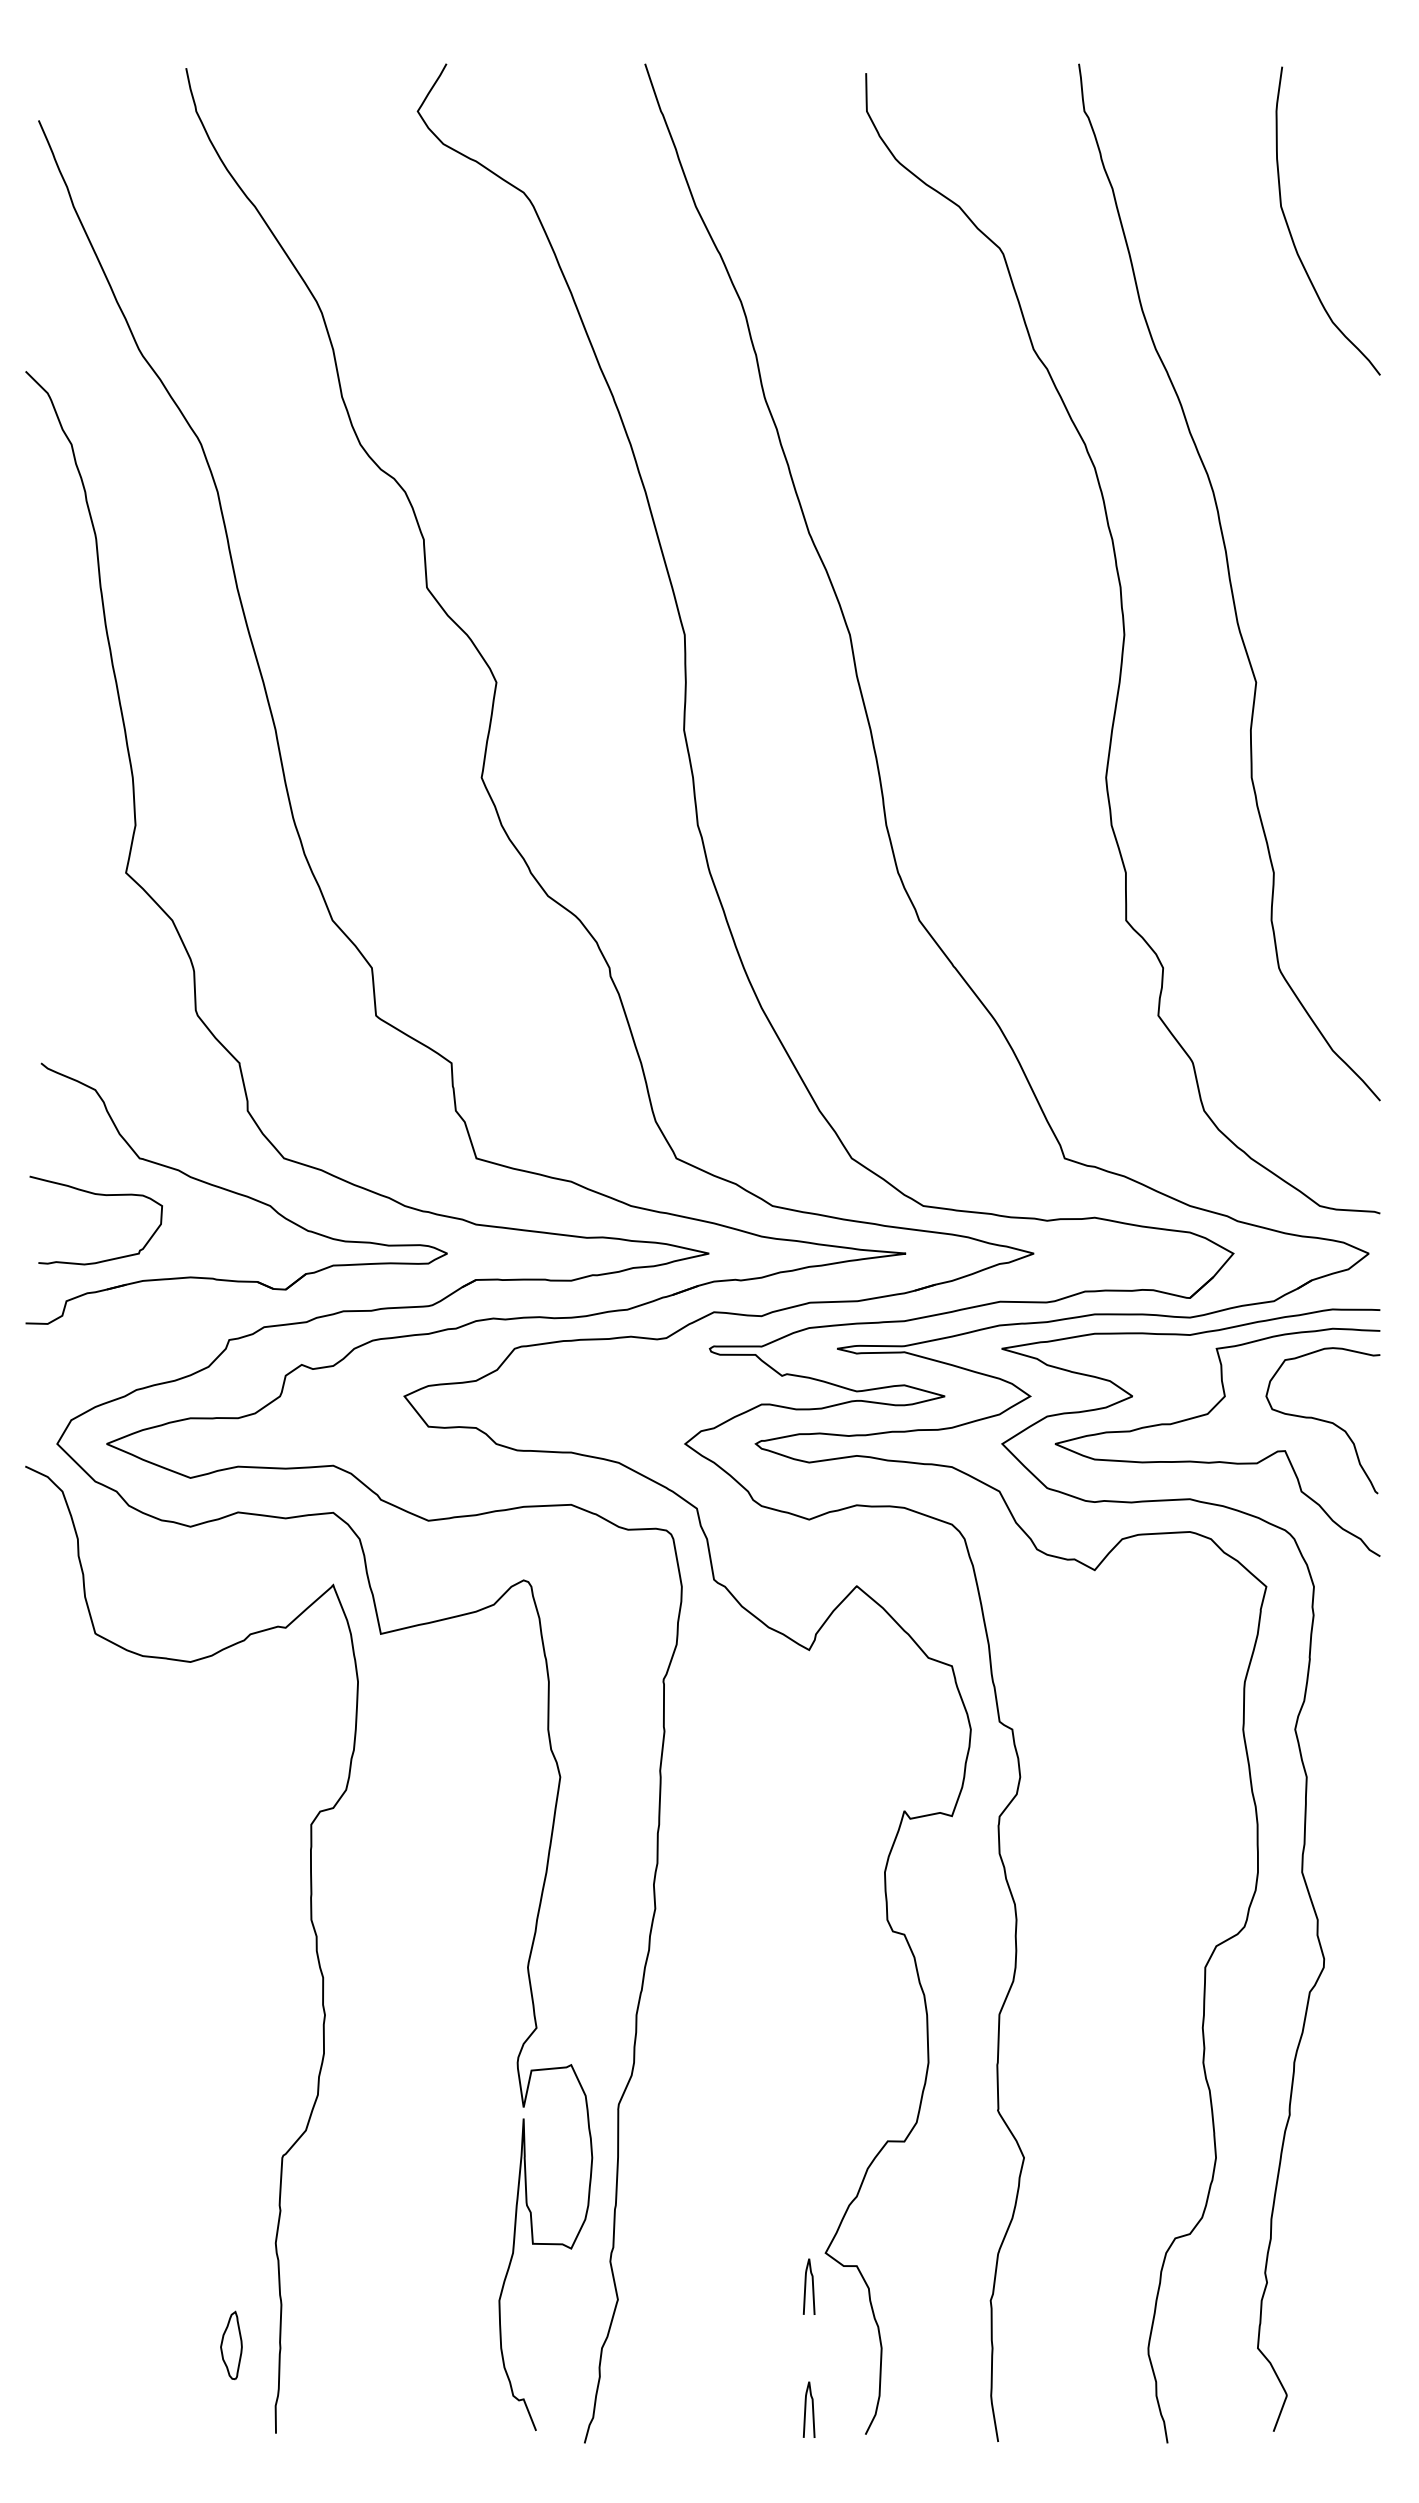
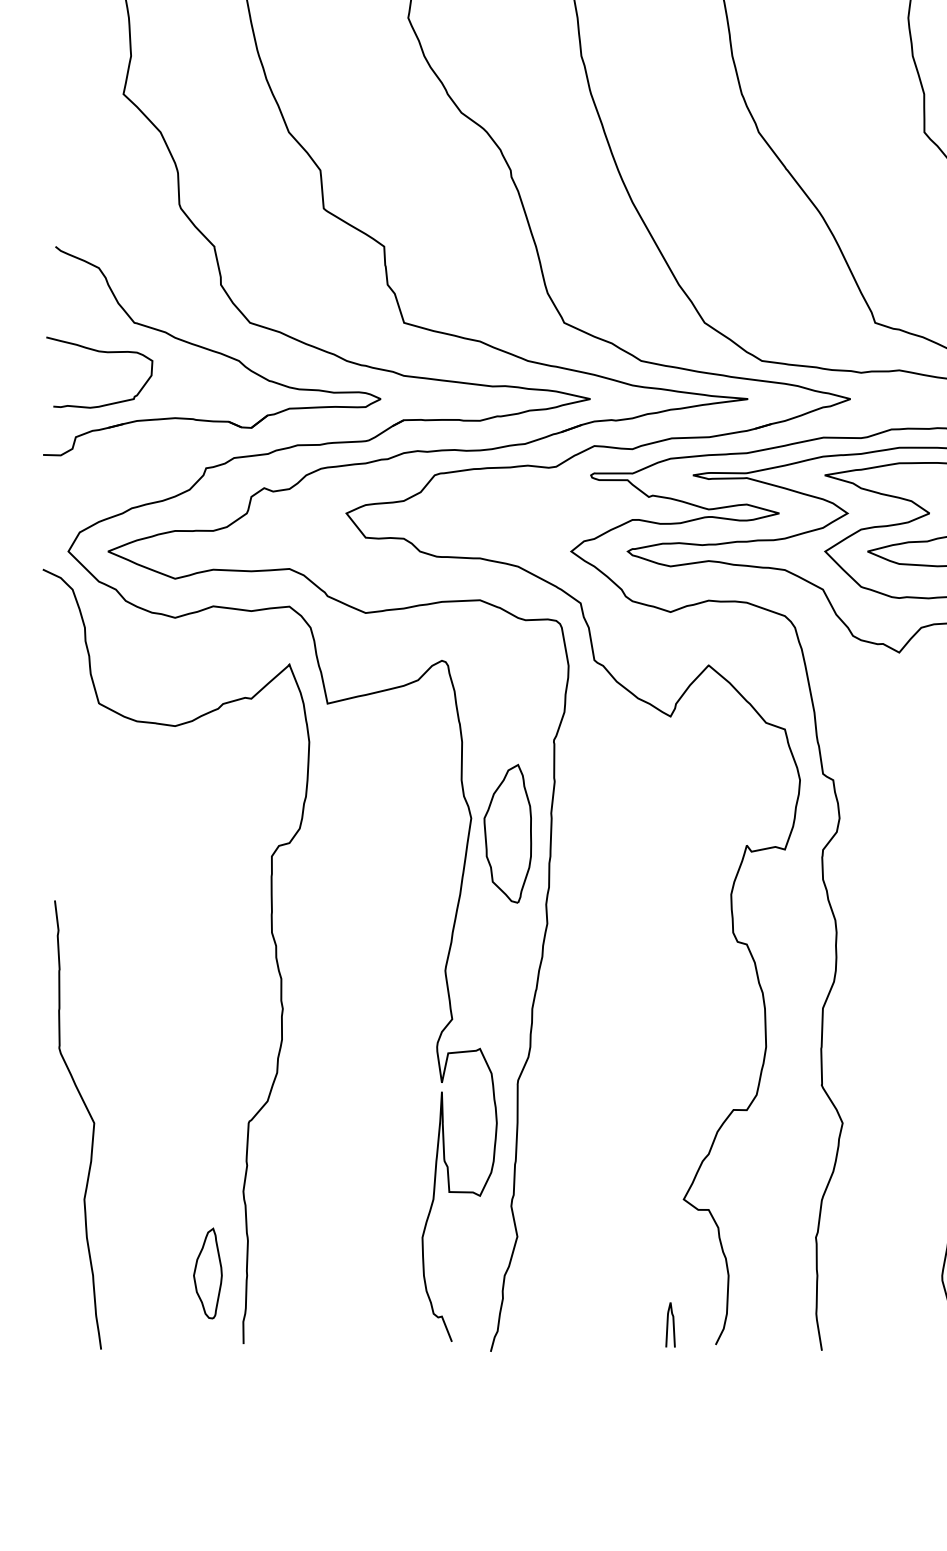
part: (605, 1796) -> (507, 833), added
curve: (84, 2150) -> (90, 1117), added
curve: (806, 2286) -> (668, 1226), removed
part: (231, 2345) -> (207, 1273), size x1.67

